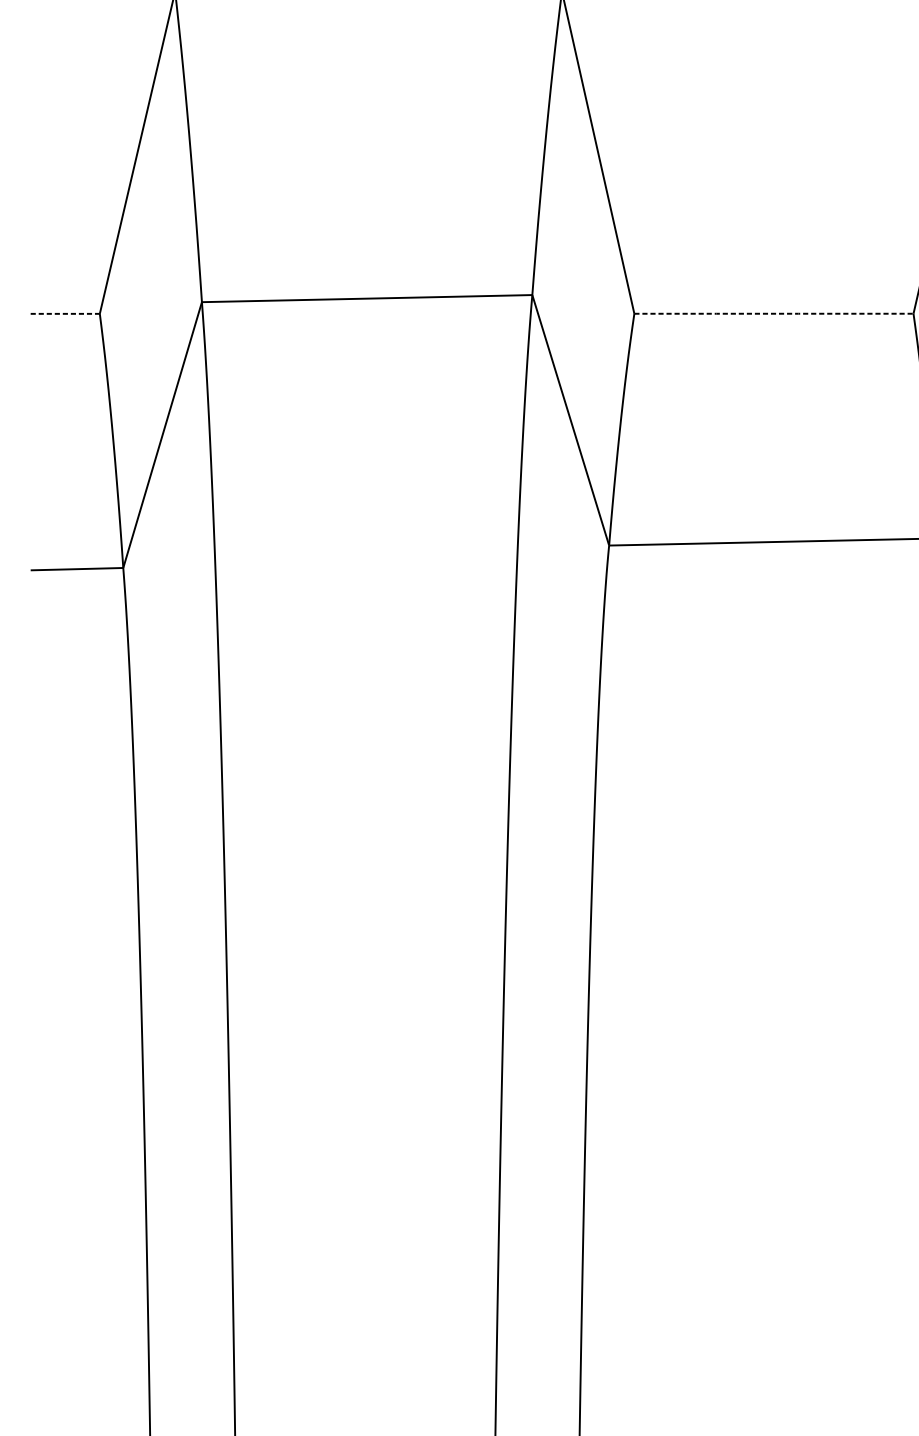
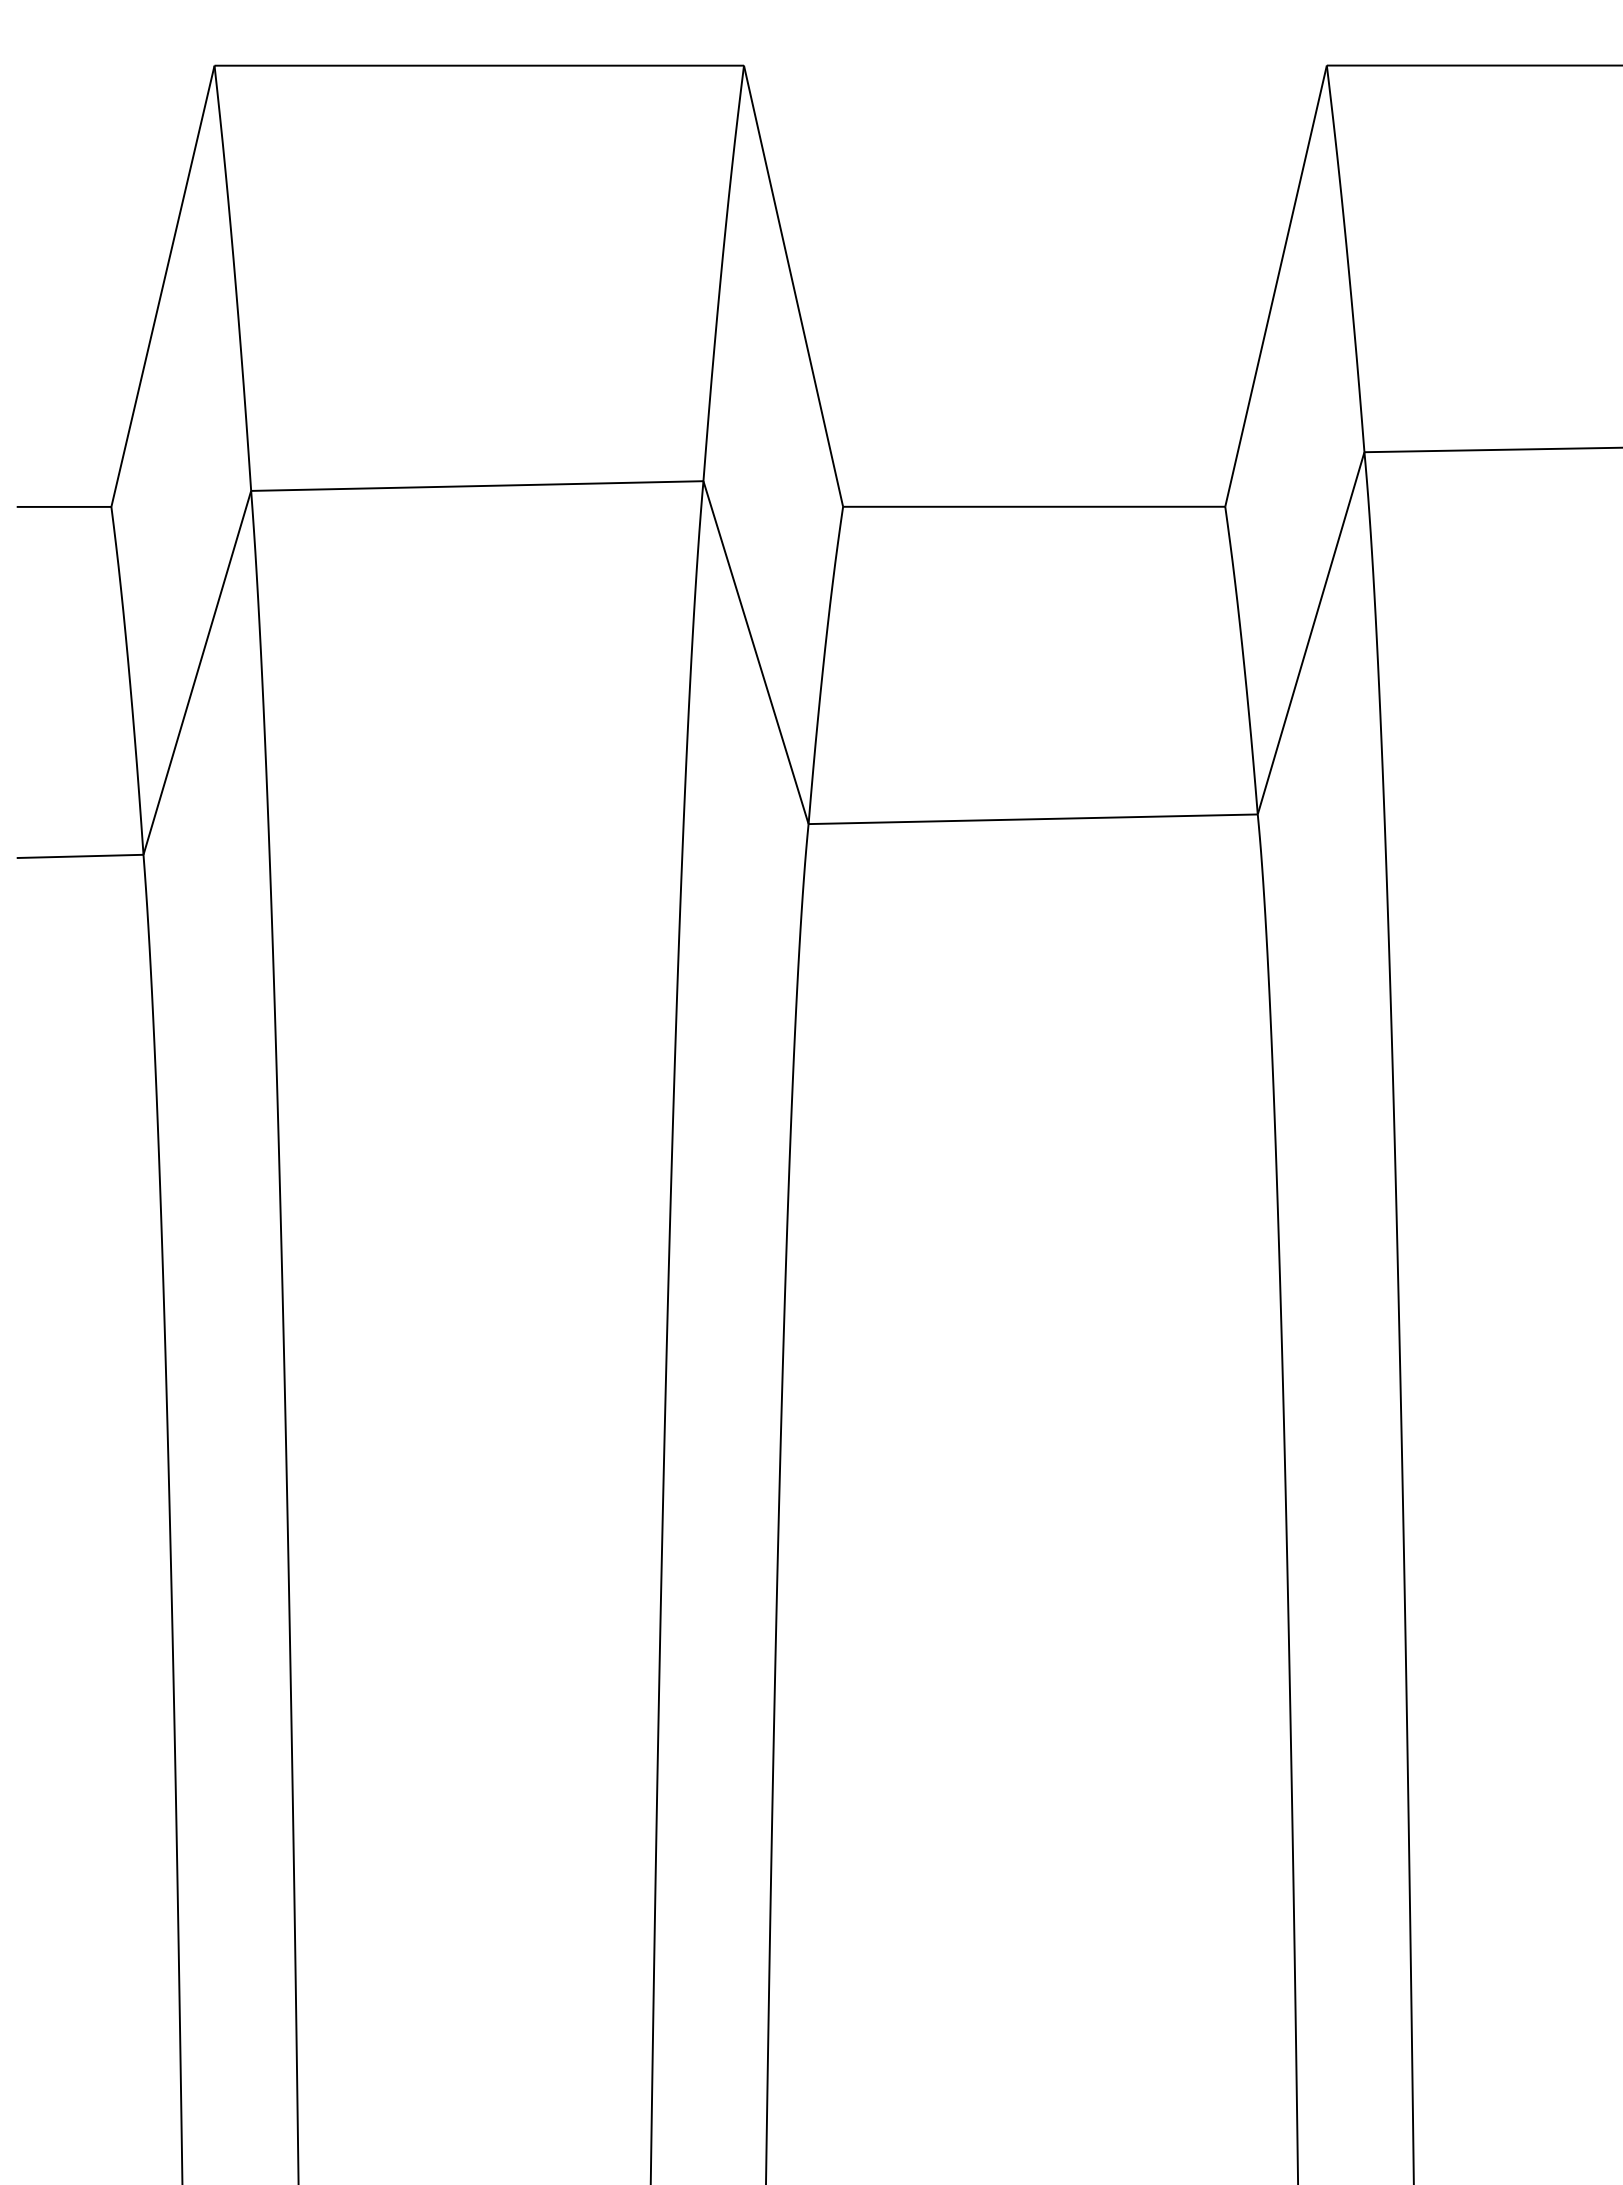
line: (65, 313) -> (64, 506), dashed -> solid
line: (773, 313) -> (1033, 506), dashed -> solid

